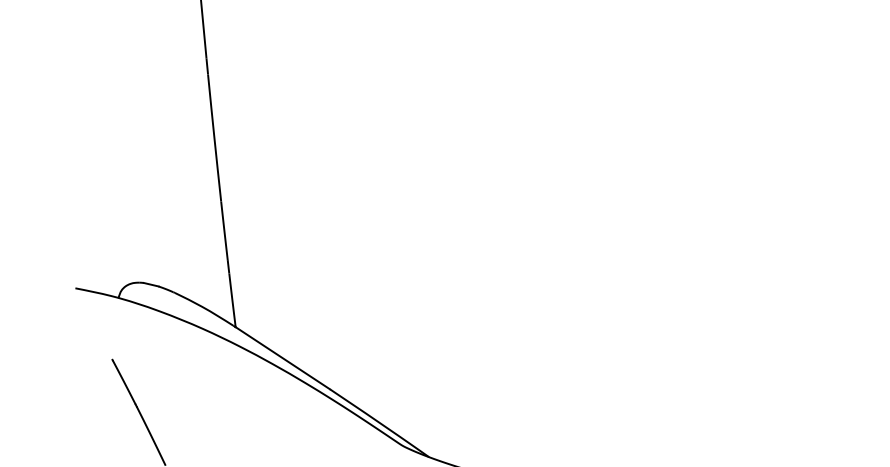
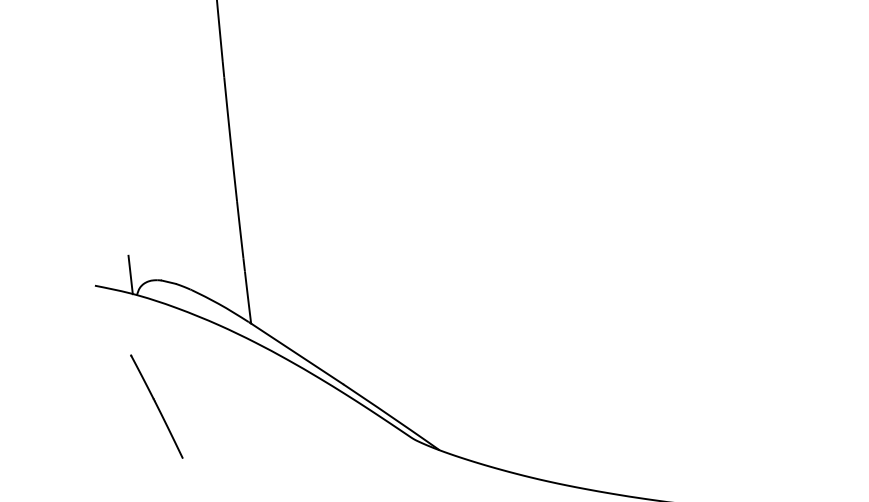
line: (111, 276) -> (130, 274), added

